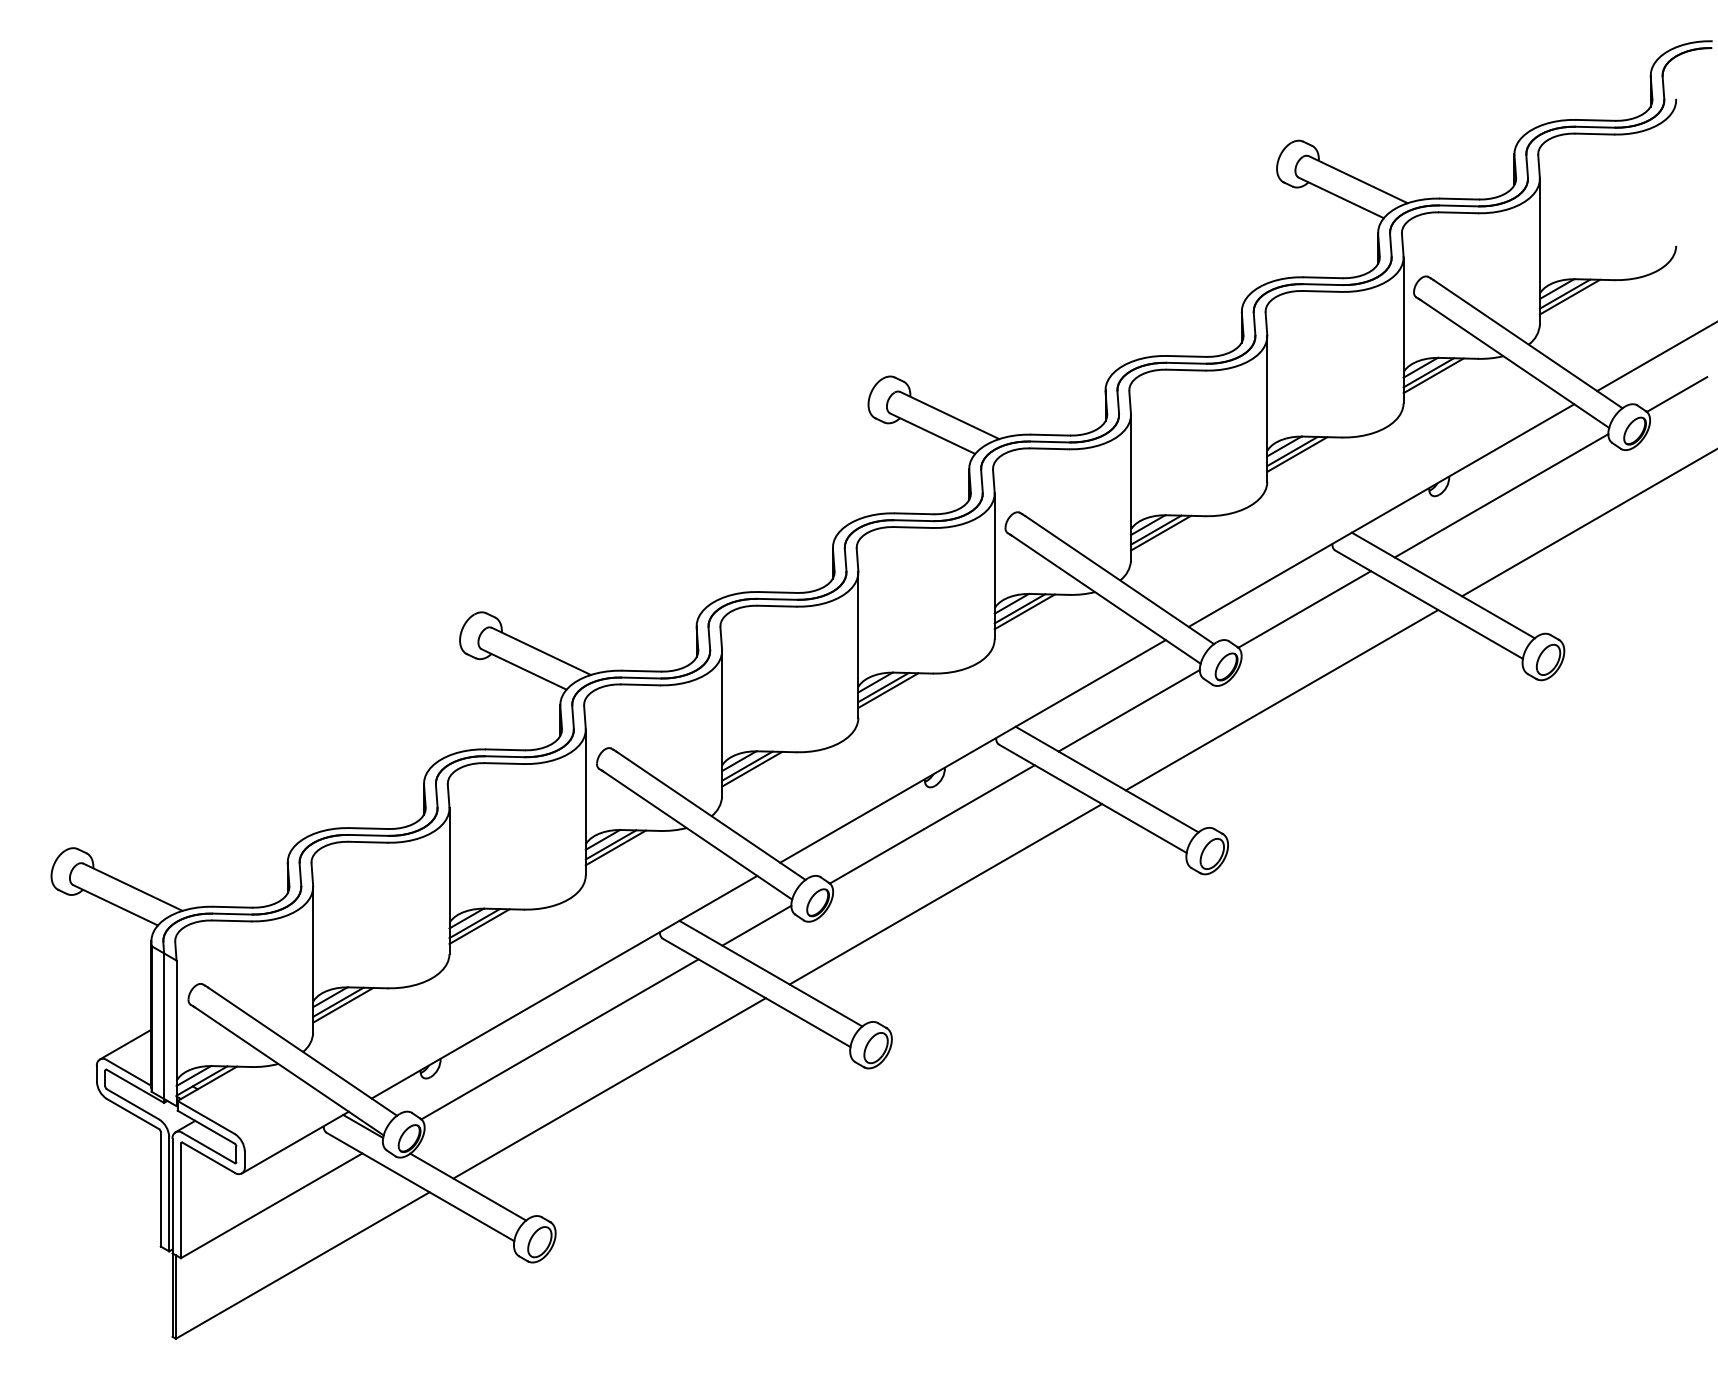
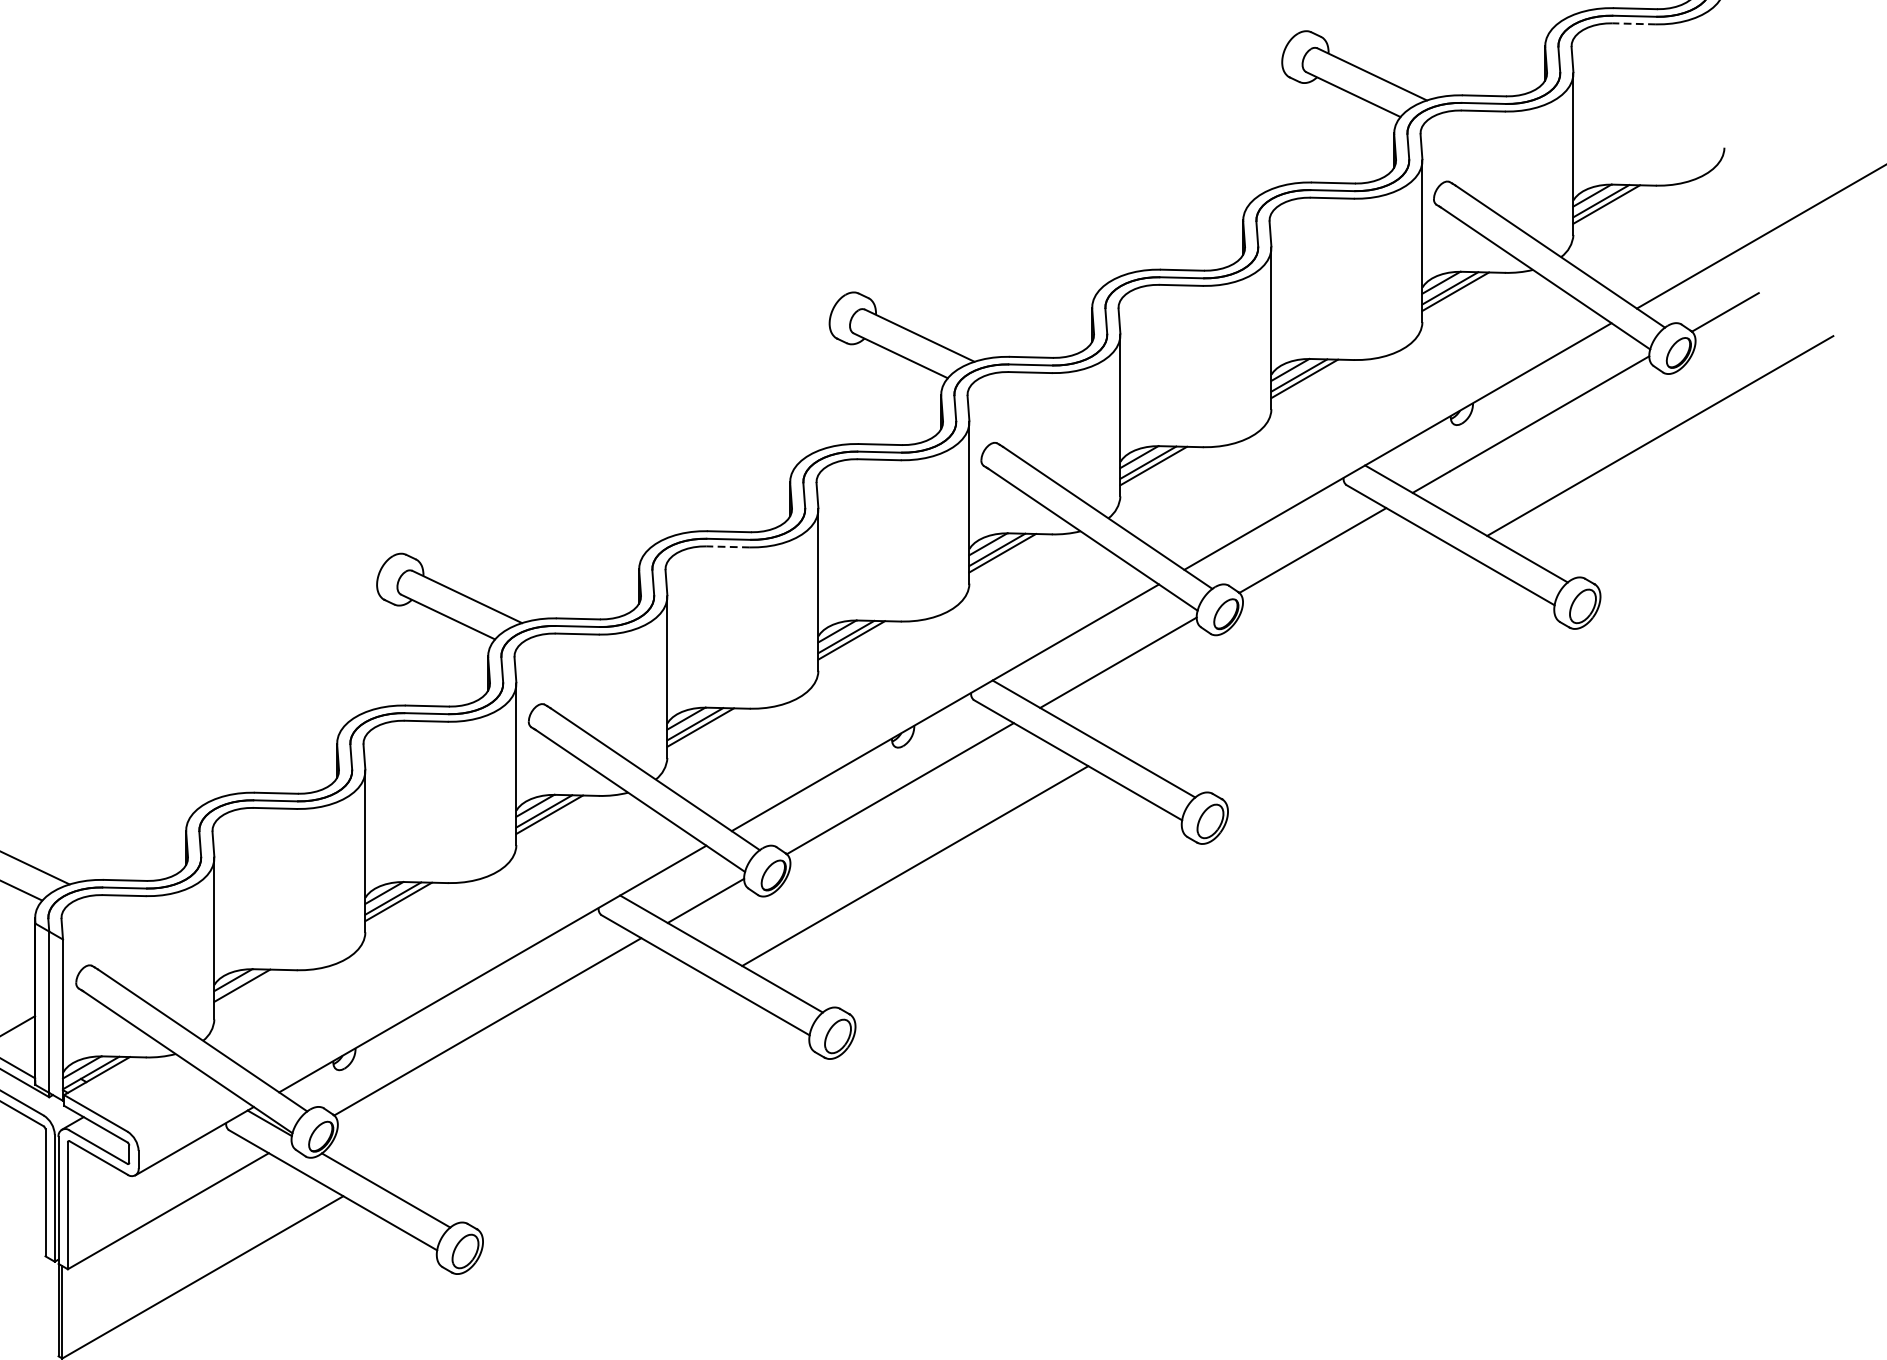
line: (1594, 134) -> (1633, 24), solid -> dashed
line: (776, 606) -> (727, 547), solid -> dashed
line: (1281, 700) -> (1287, 651), removed
line: (343, 1004) -> (247, 988), removed
line: (609, 1088) -> (542, 1081), removed

